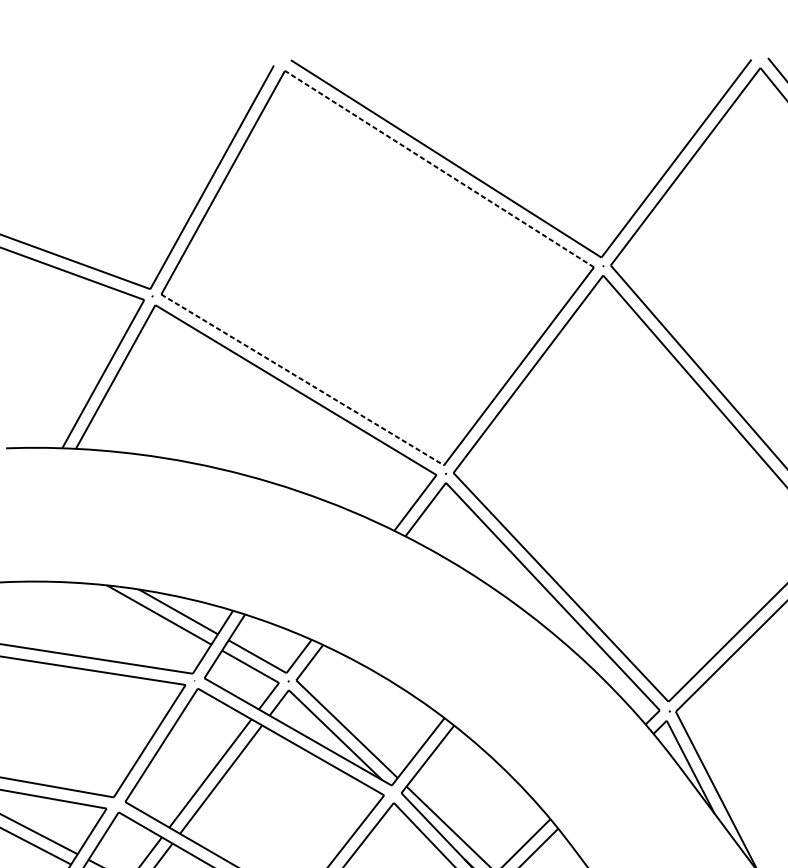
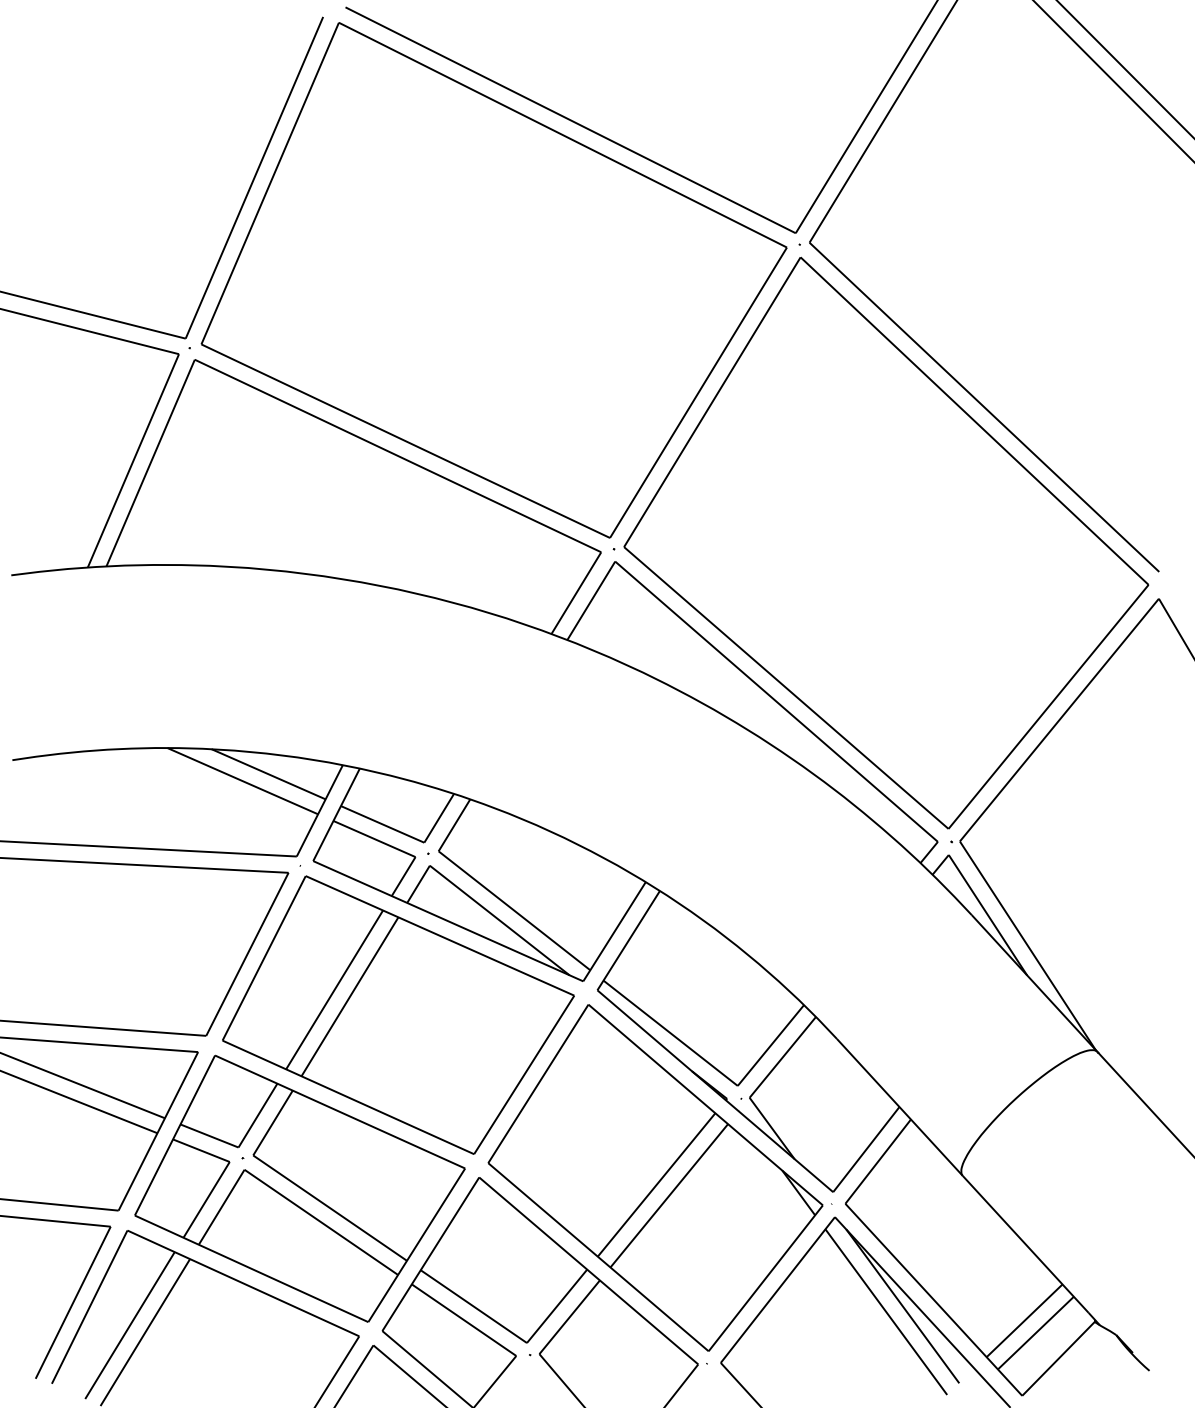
line: (439, 169) -> (562, 135), dashed -> solid
line: (303, 380) -> (406, 441), dashed -> solid

